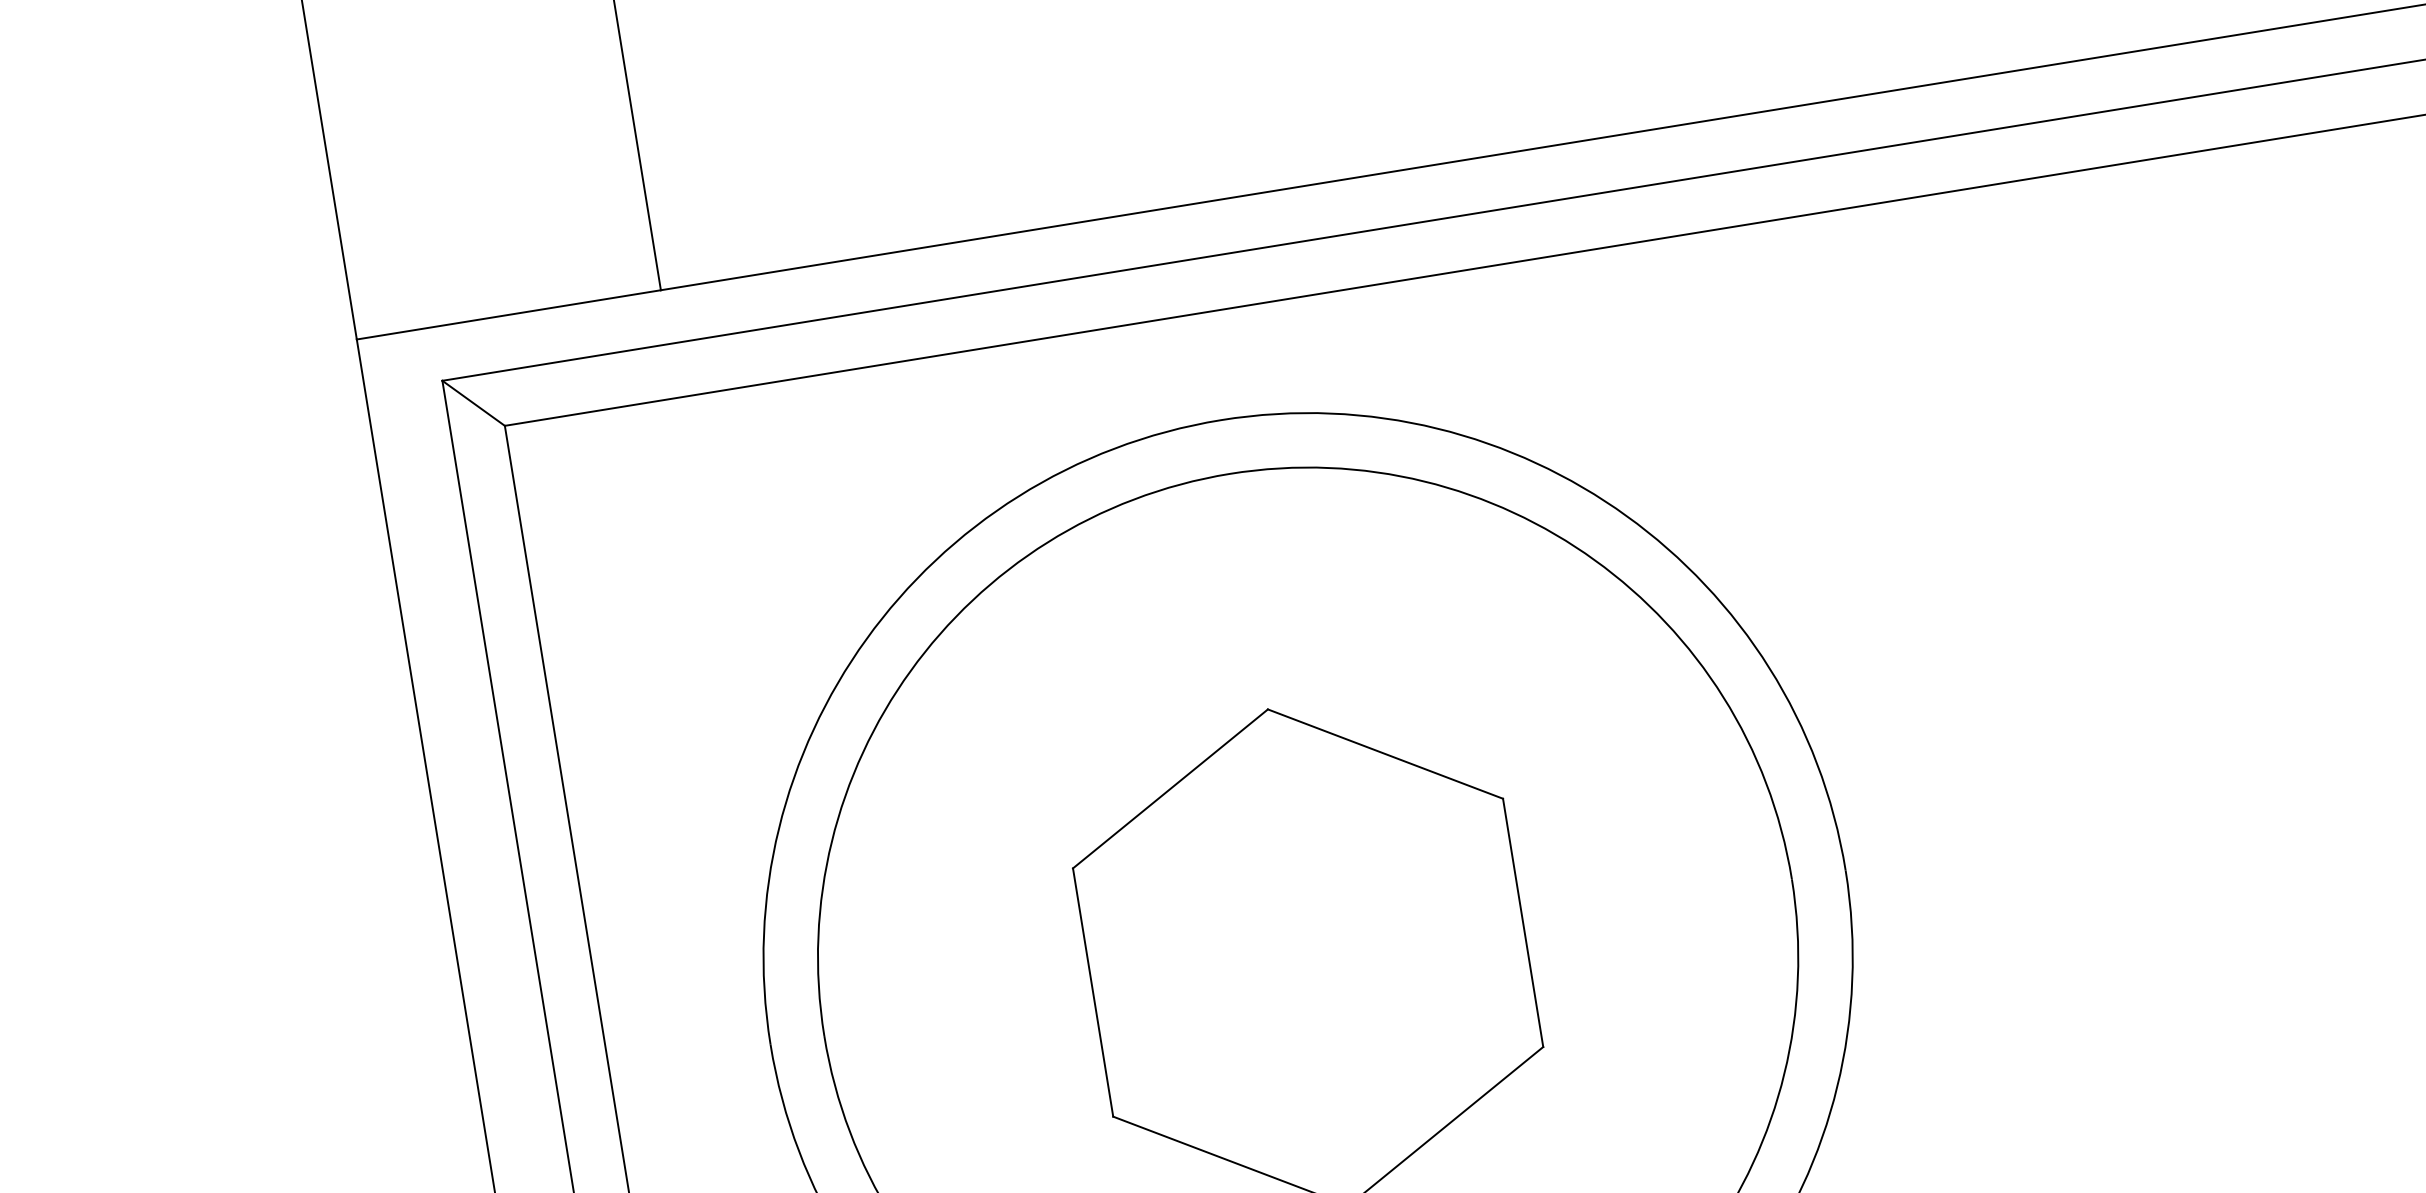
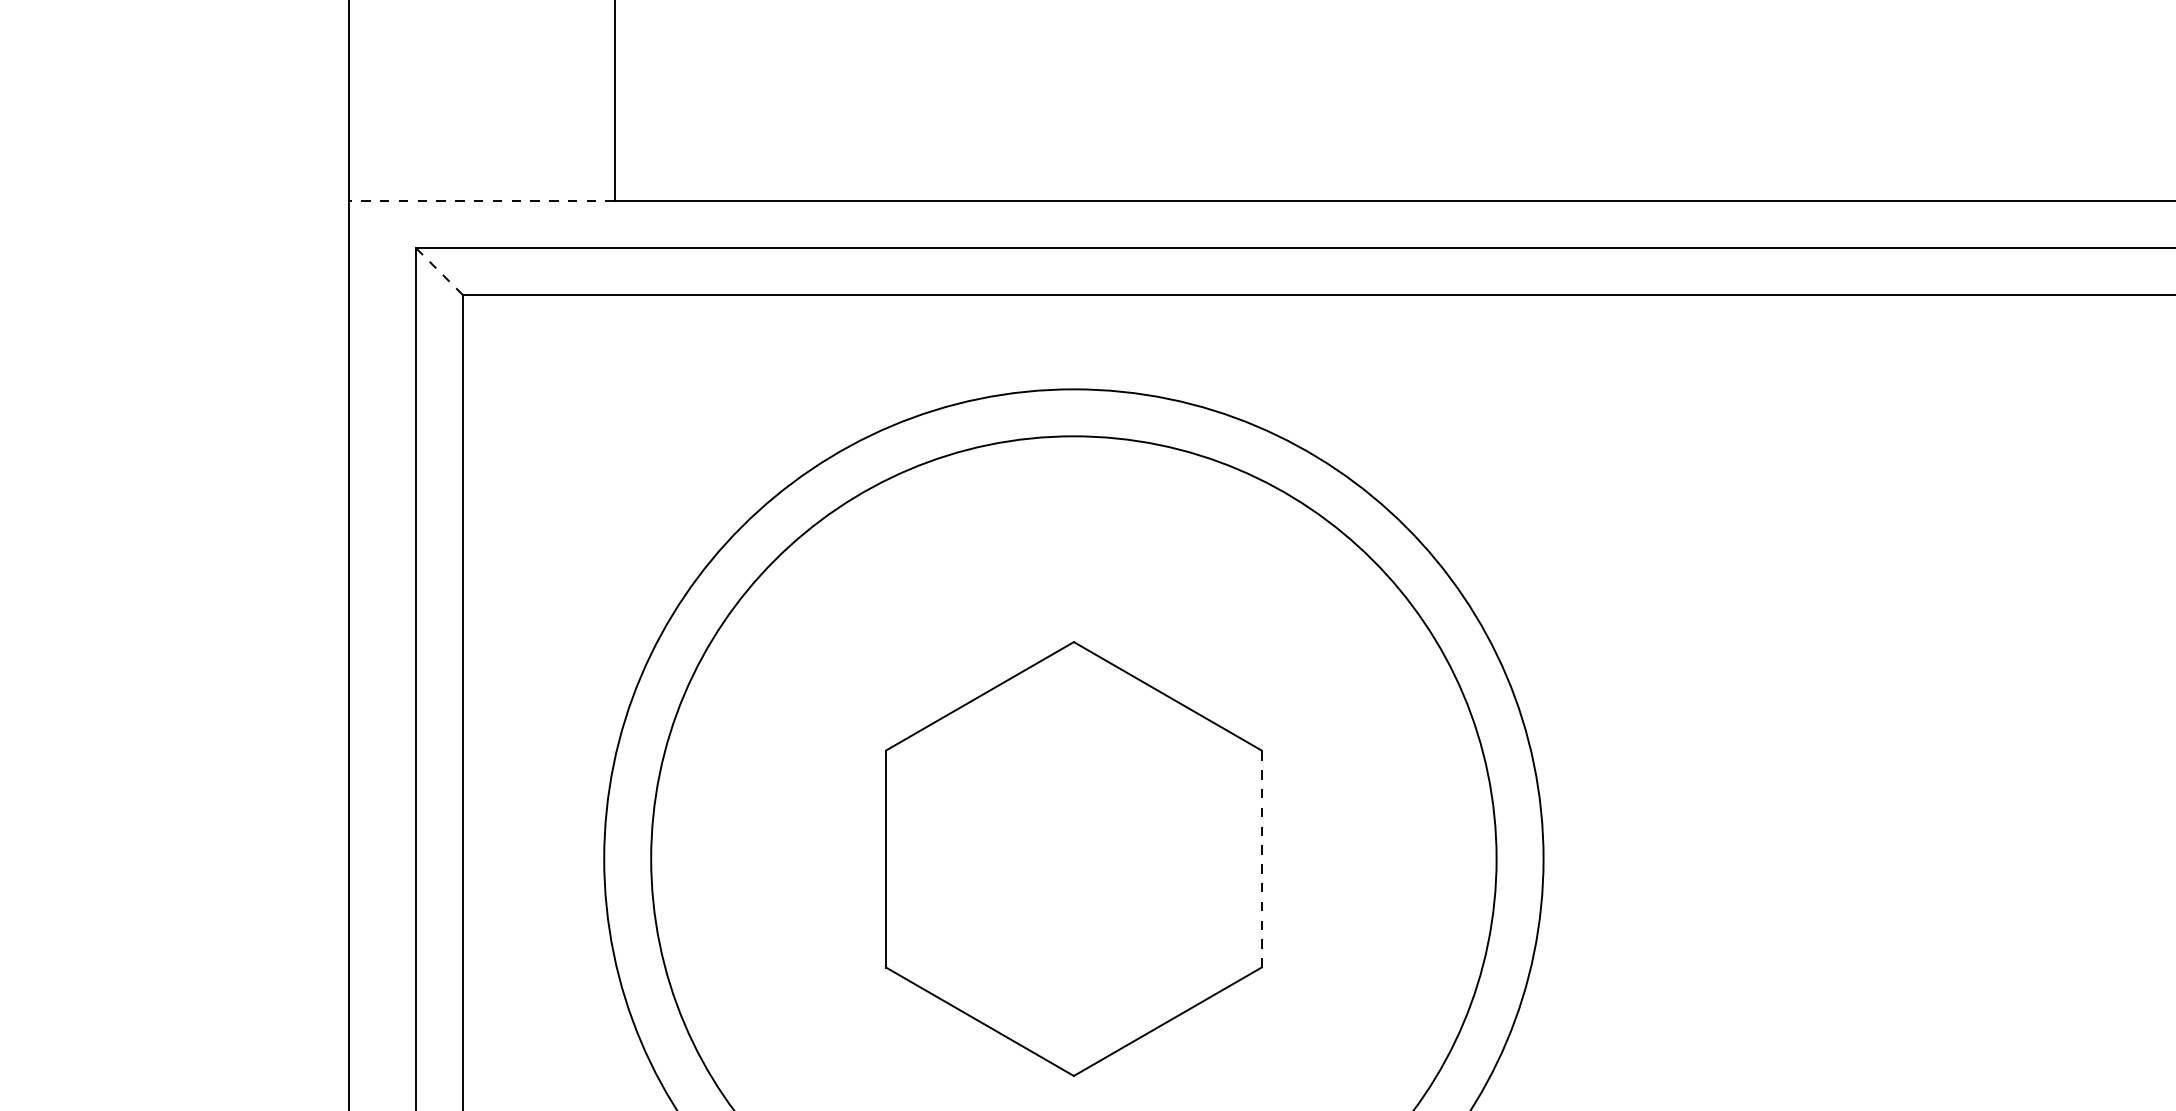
line: (509, 314) -> (482, 201), solid -> dashed
line: (474, 403) -> (440, 272), solid -> dashed
line: (1522, 922) -> (1261, 858), solid -> dashed

